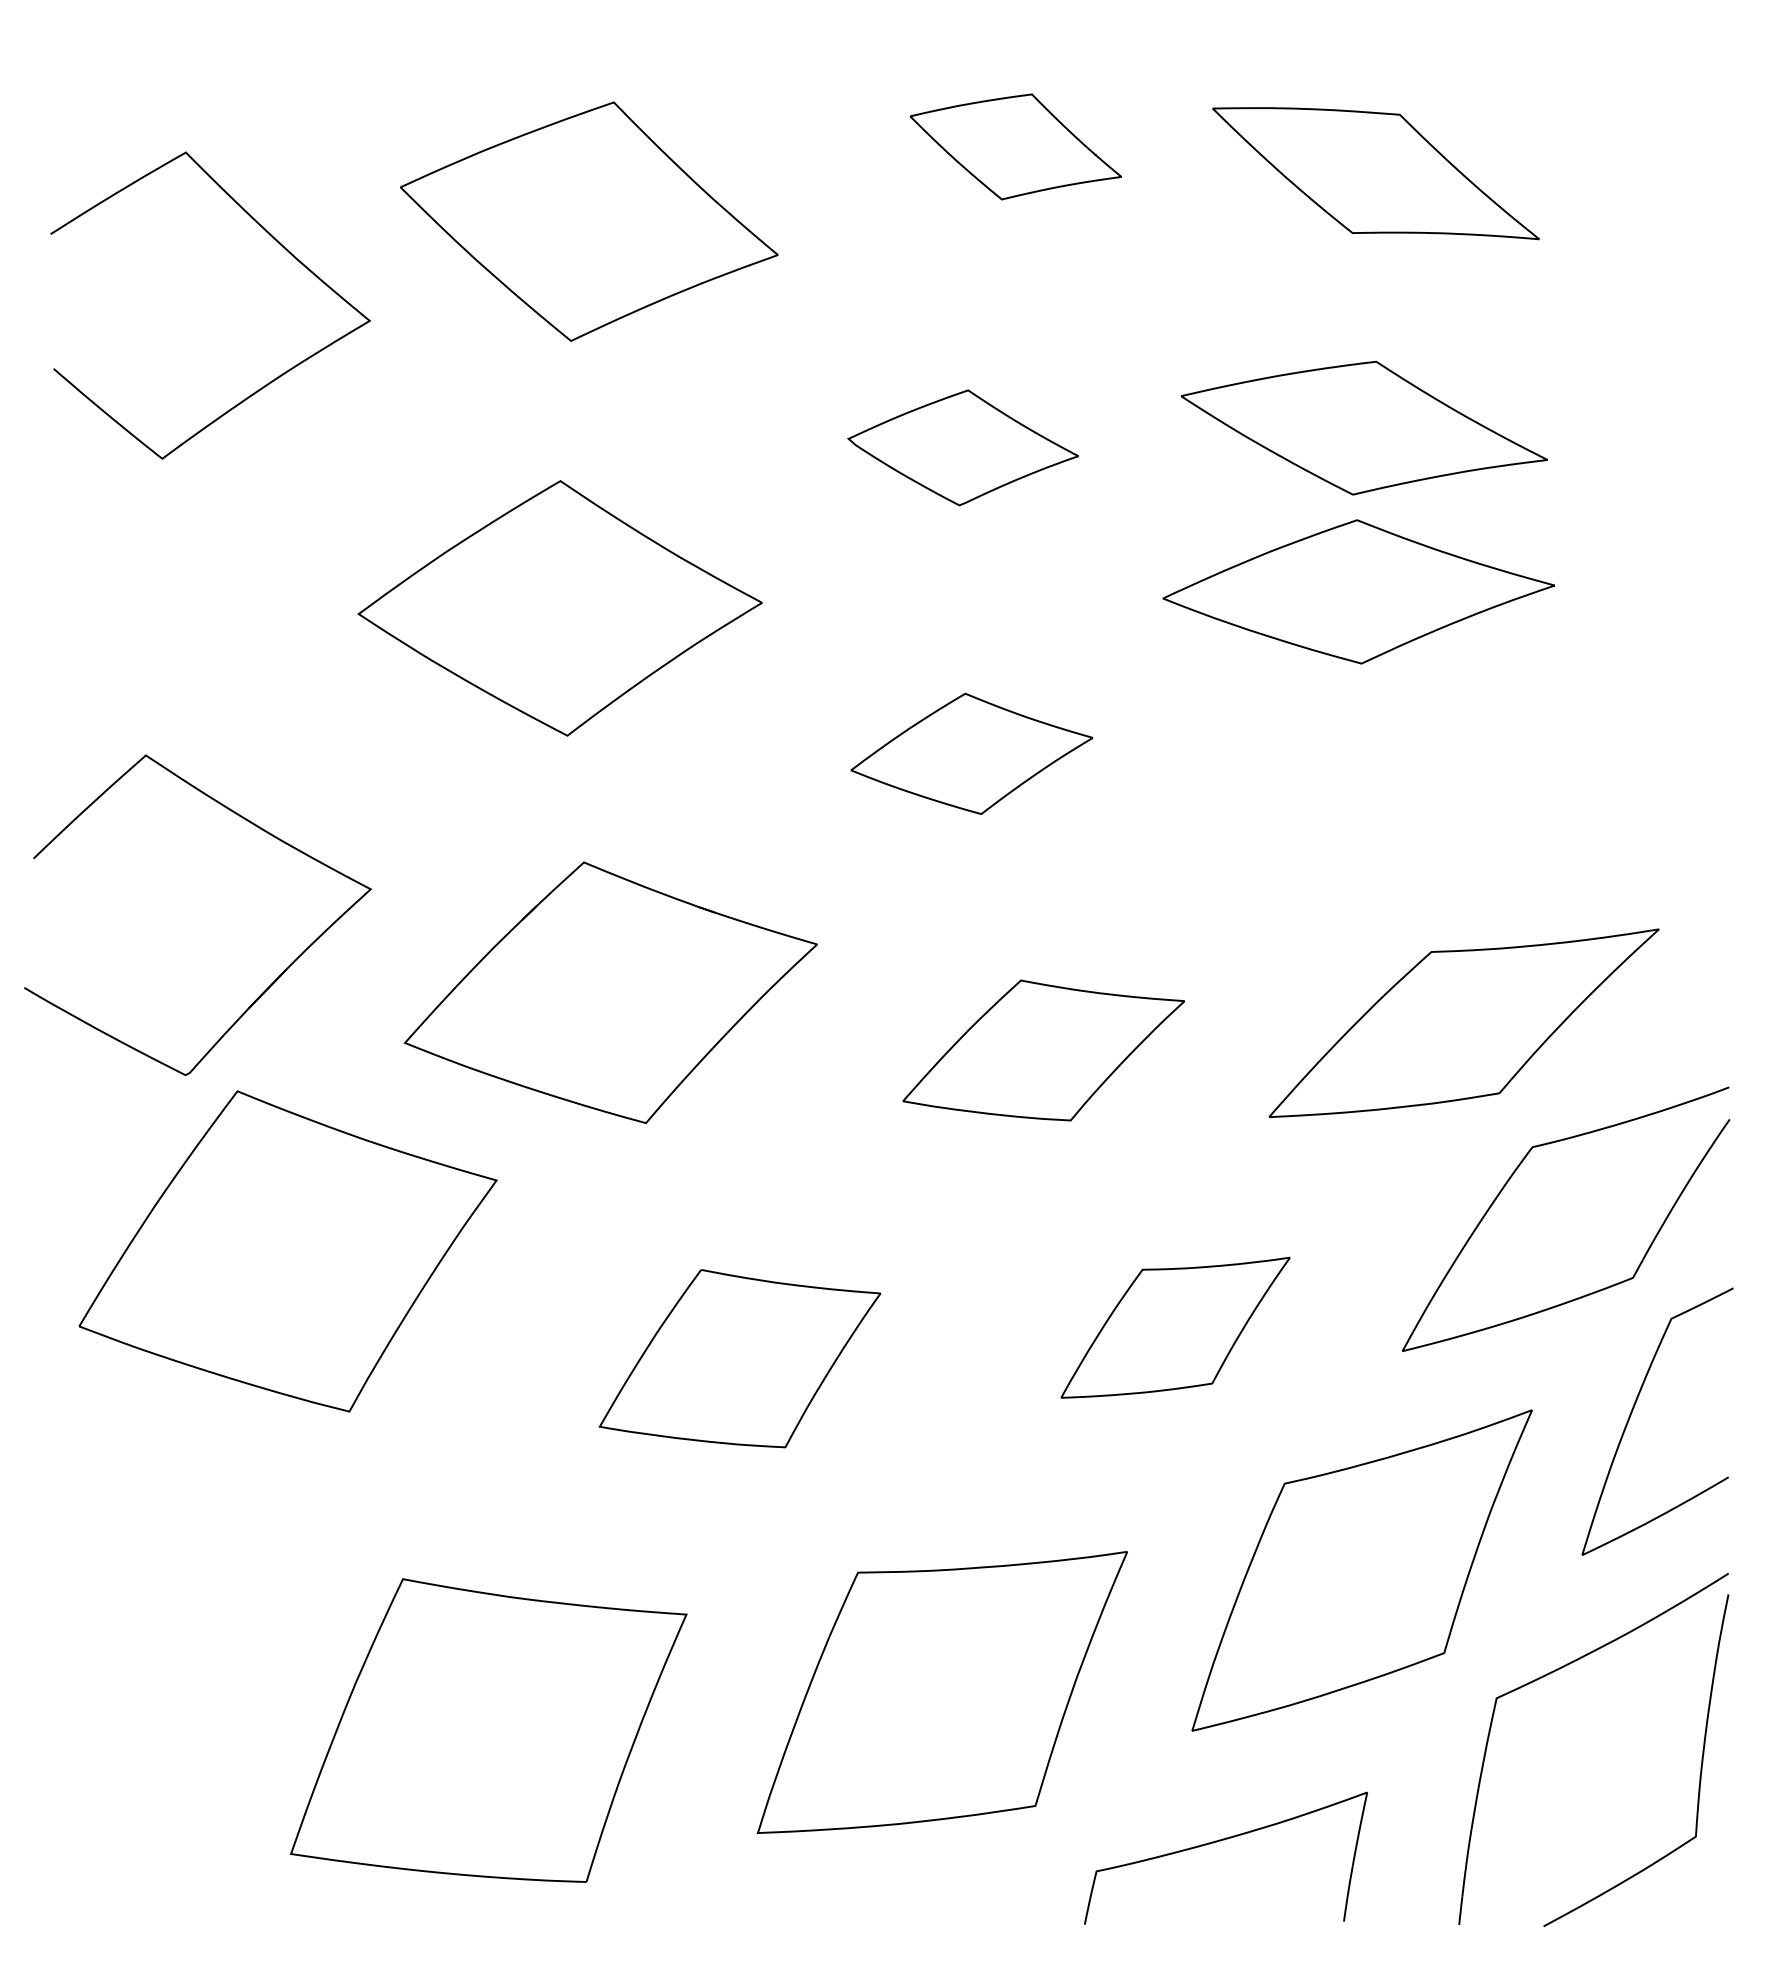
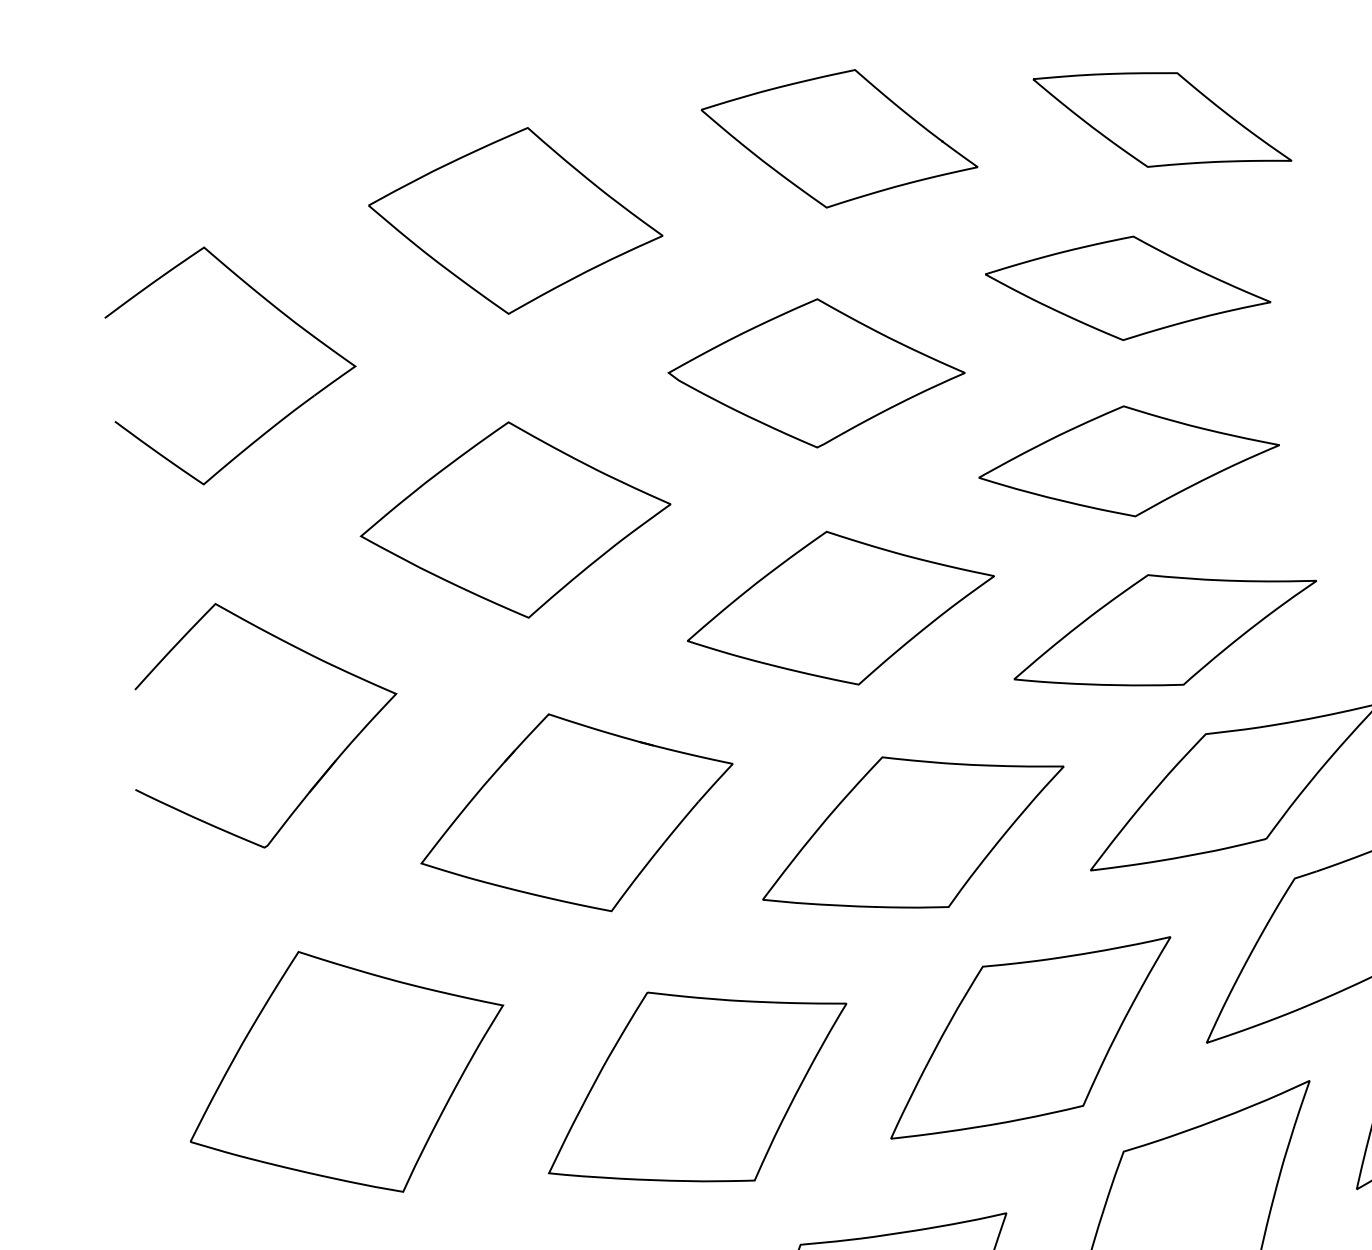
part: (1015, 146) -> (839, 138), size x1.67
part: (1375, 173) -> (1161, 119), moved
part: (271, 237) -> (274, 307), moved
part: (1363, 427) -> (1127, 287), moved
part: (962, 447) -> (815, 373), size x1.67
part: (971, 753) -> (840, 608), size x1.67
part: (1388, 812) -> (1164, 629), added
part: (269, 985) -> (323, 773), moved
part: (1043, 1050) -> (913, 832), size x1.43
part: (287, 1251) -> (346, 1072), moved
part: (1175, 1327) -> (1030, 1037), size x1.67
part: (739, 1358) -> (697, 1086), size x1.43

